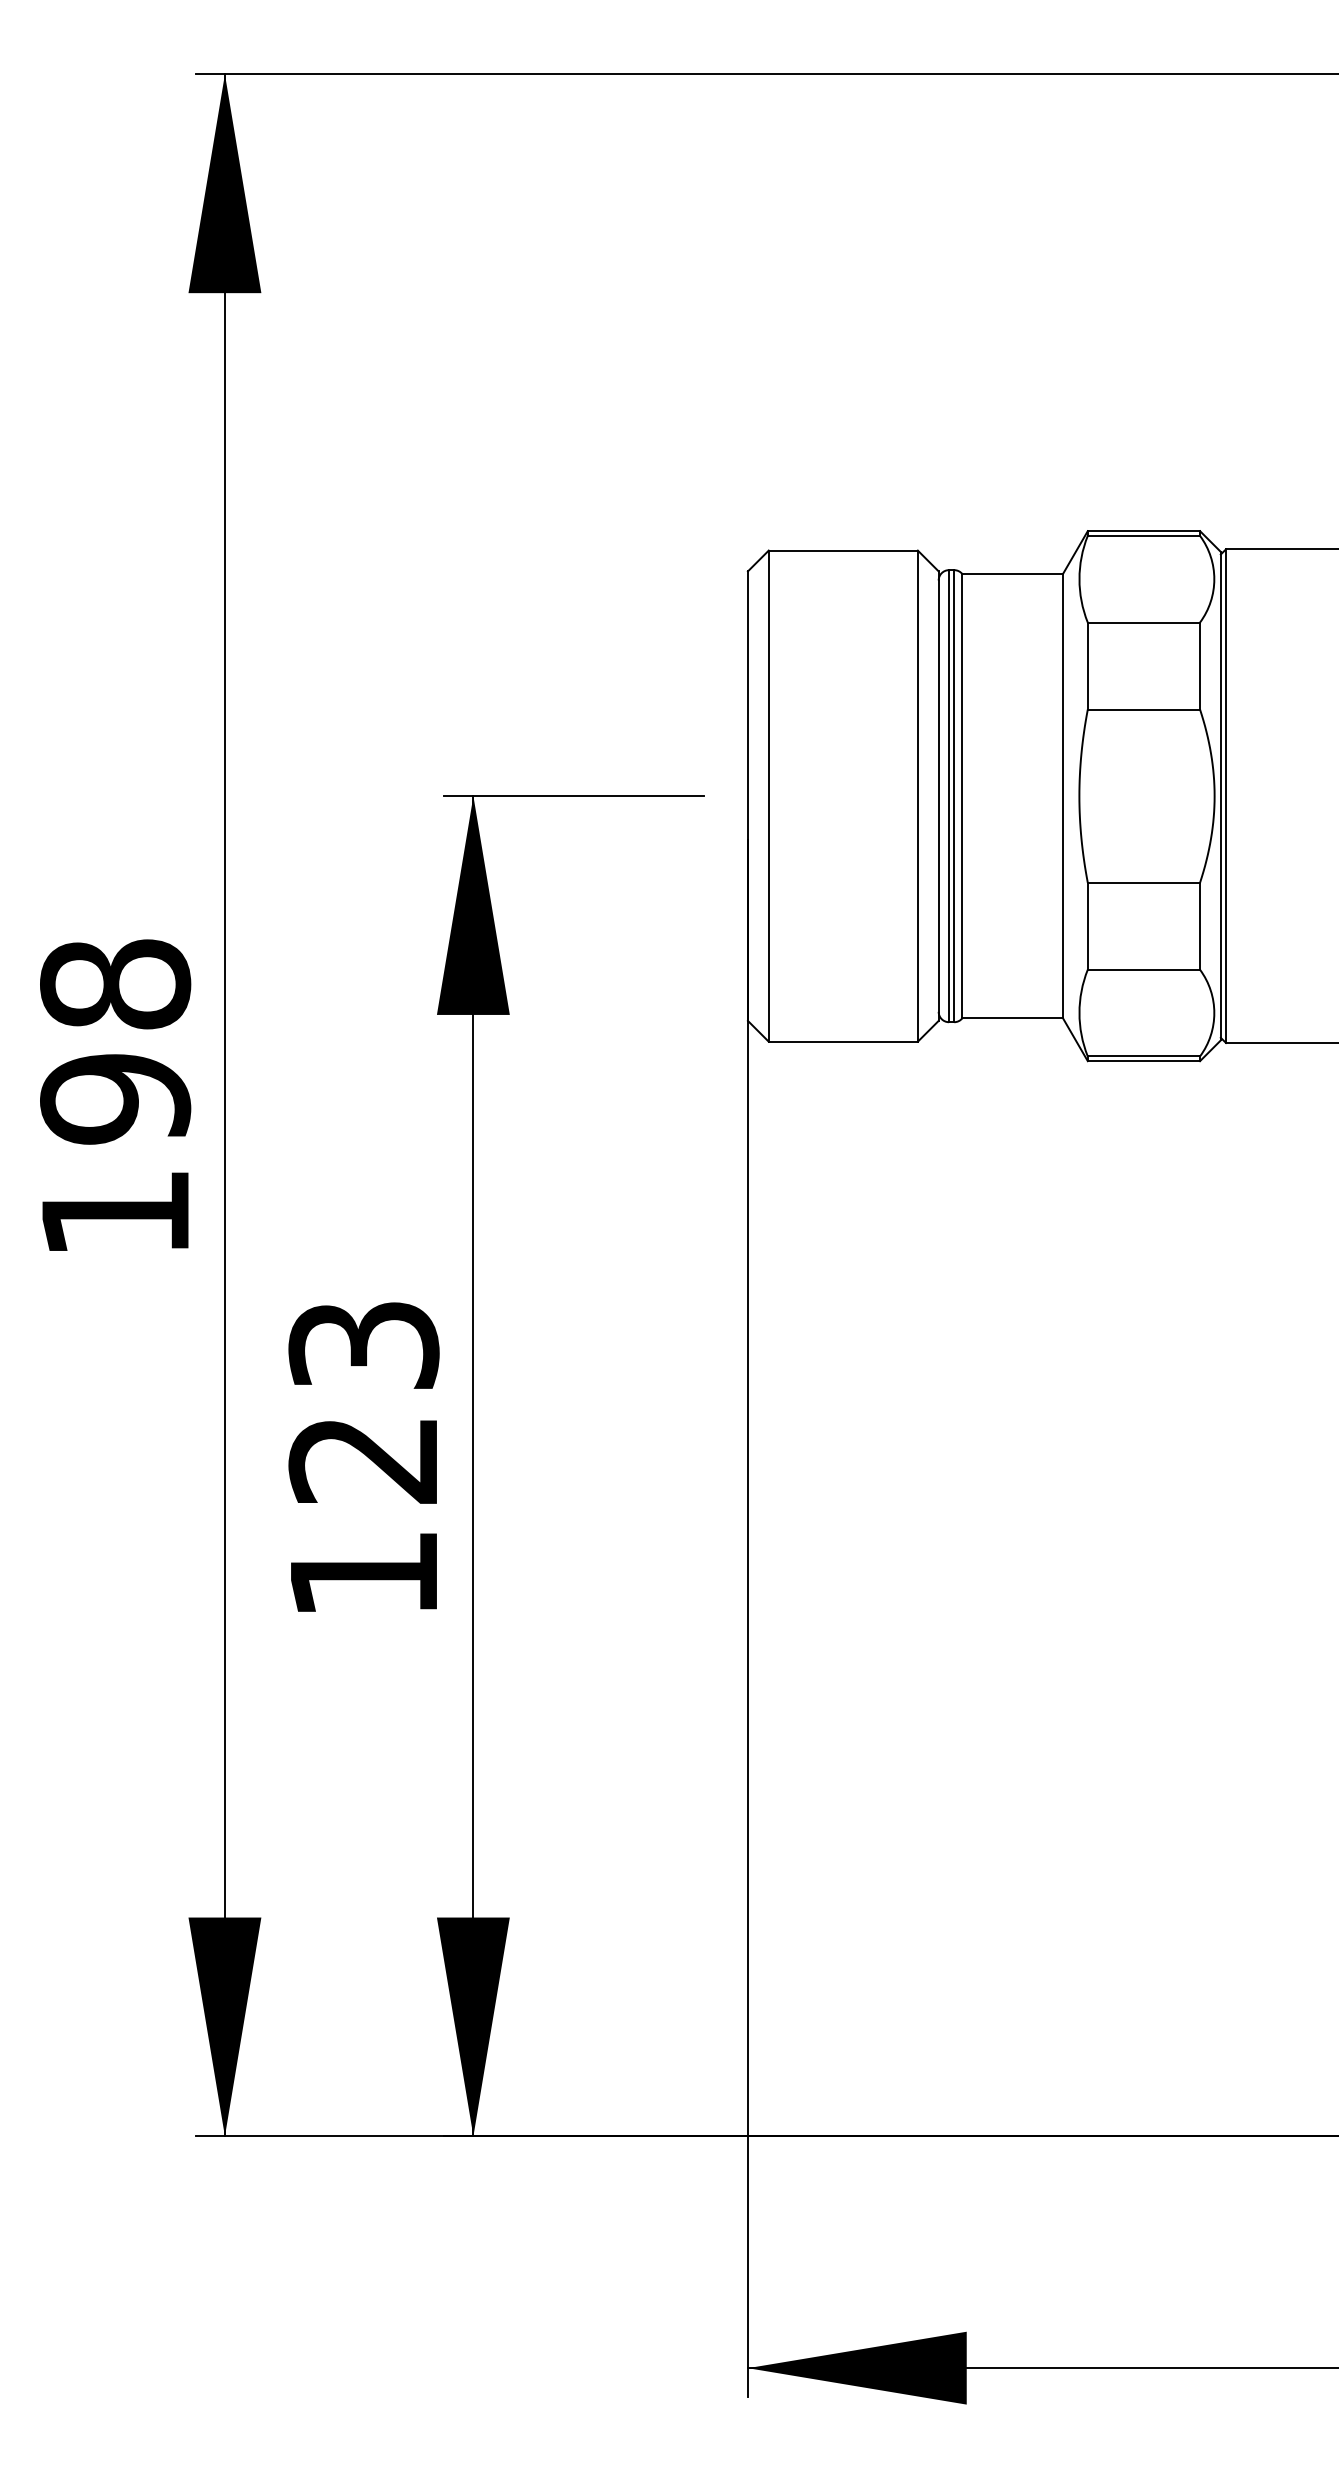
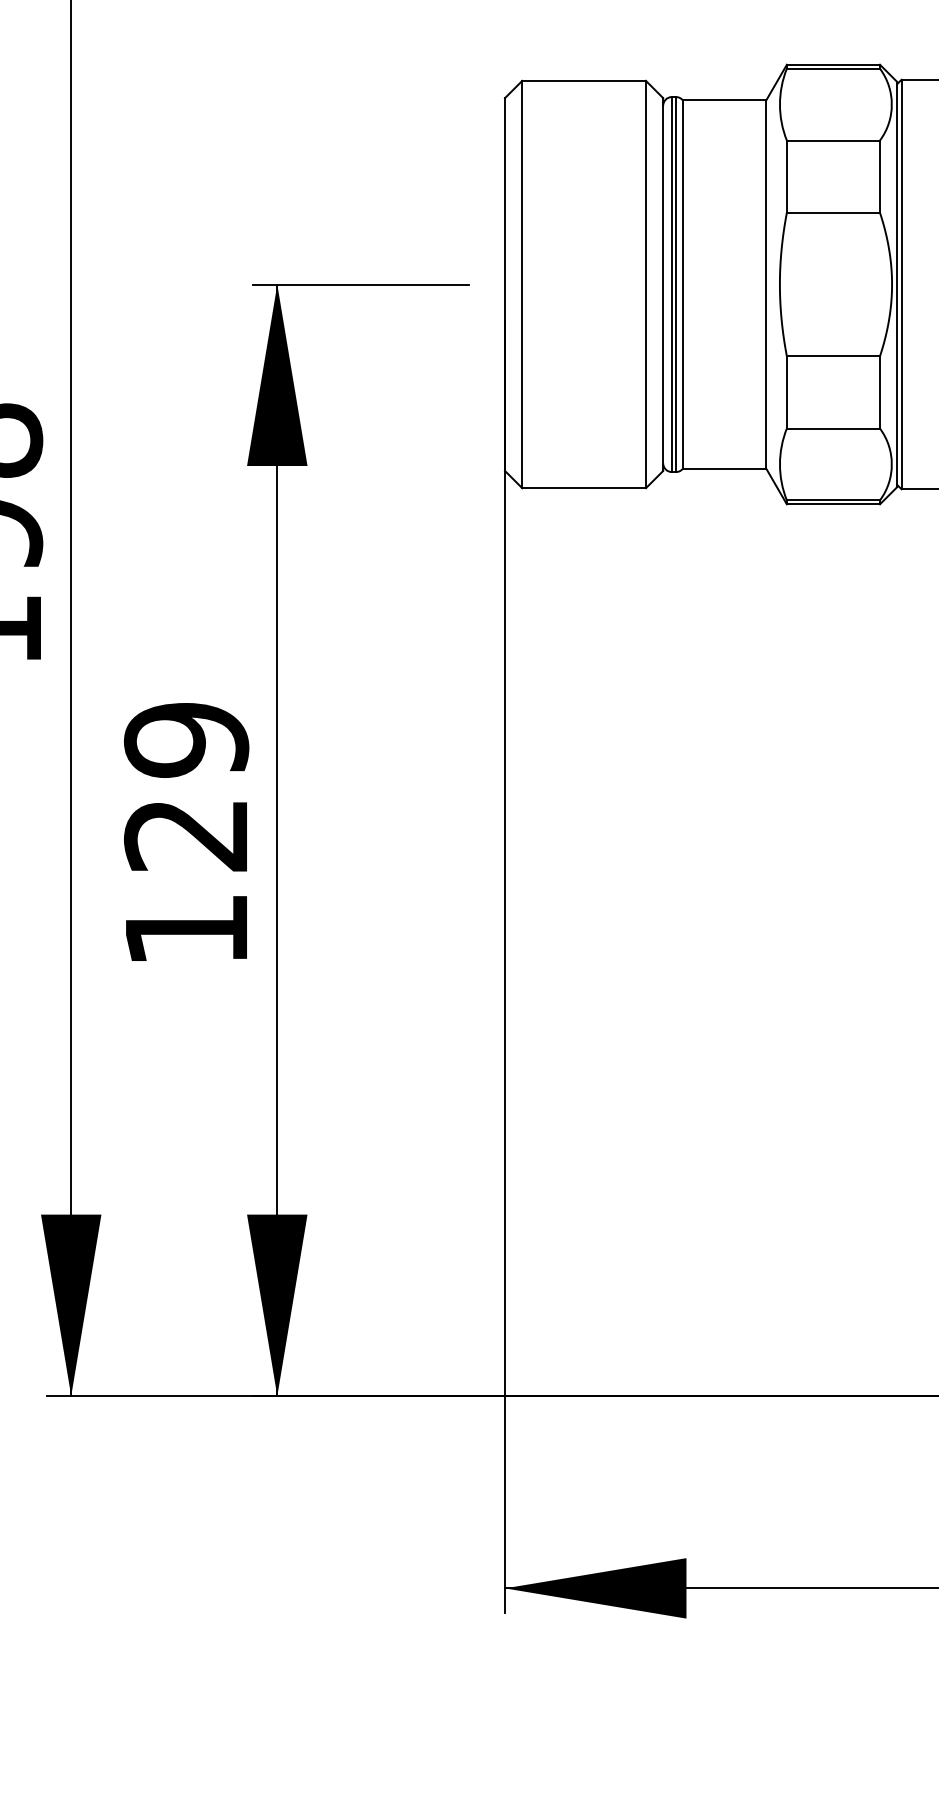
text: (363, 1345) -> (186, 740), 123 -> 129

